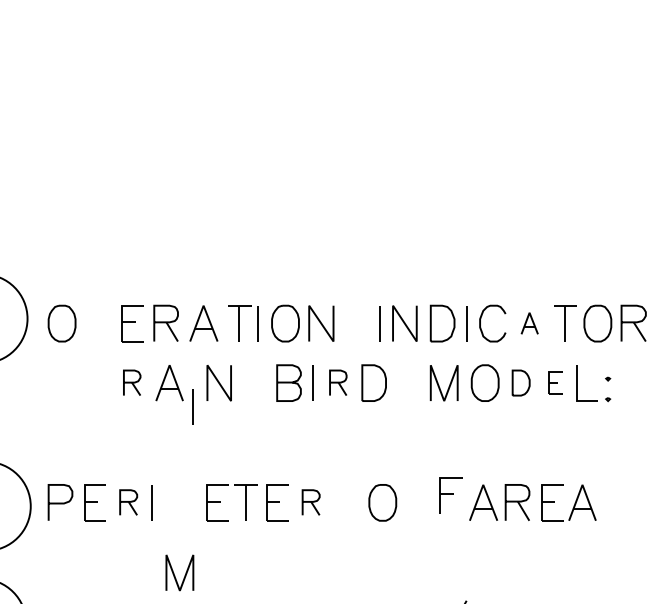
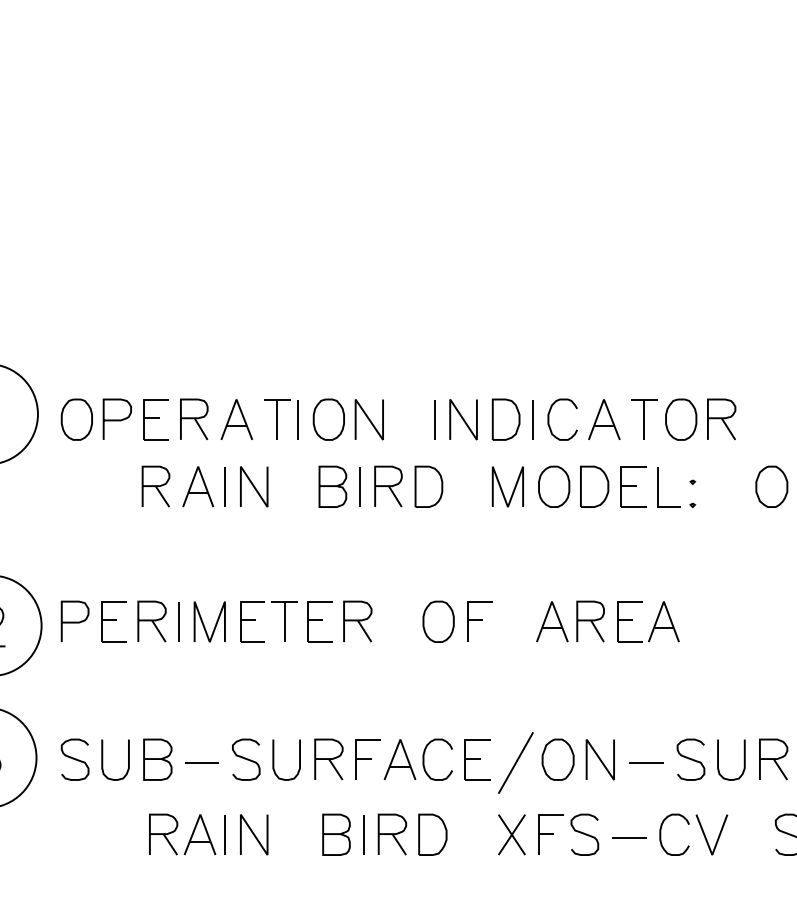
curve: (97, 323) -> (116, 419), added
part: (529, 323) -> (604, 419), size x1.67
part: (131, 382) -> (155, 486), size x1.43
part: (338, 382) -> (388, 486), size x1.43
part: (520, 382) -> (594, 486), size x1.43
part: (555, 382) -> (633, 486), size x1.67
line: (192, 406) -> (224, 486), moved
part: (450, 495) -> (479, 621), moved
part: (128, 502) -> (151, 621), size x1.43
part: (310, 502) -> (357, 621), size x1.43
line: (175, 575) -> (204, 624), moved

